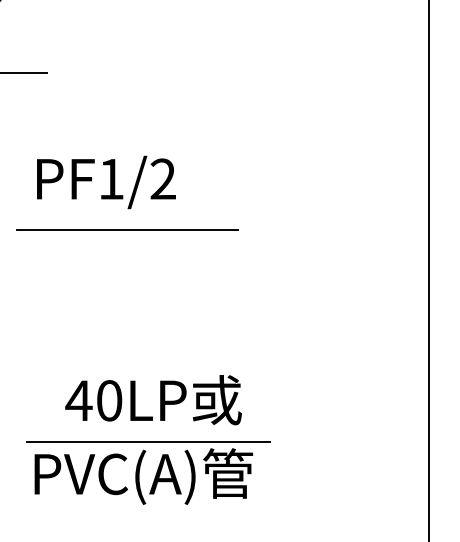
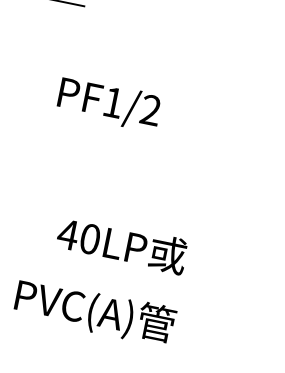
text: (106, 182) -> (109, 104), moved
line: (126, 230) -> (118, 131), removed
text: (153, 400) -> (122, 245), moved
line: (148, 441) -> (103, 287), removed

